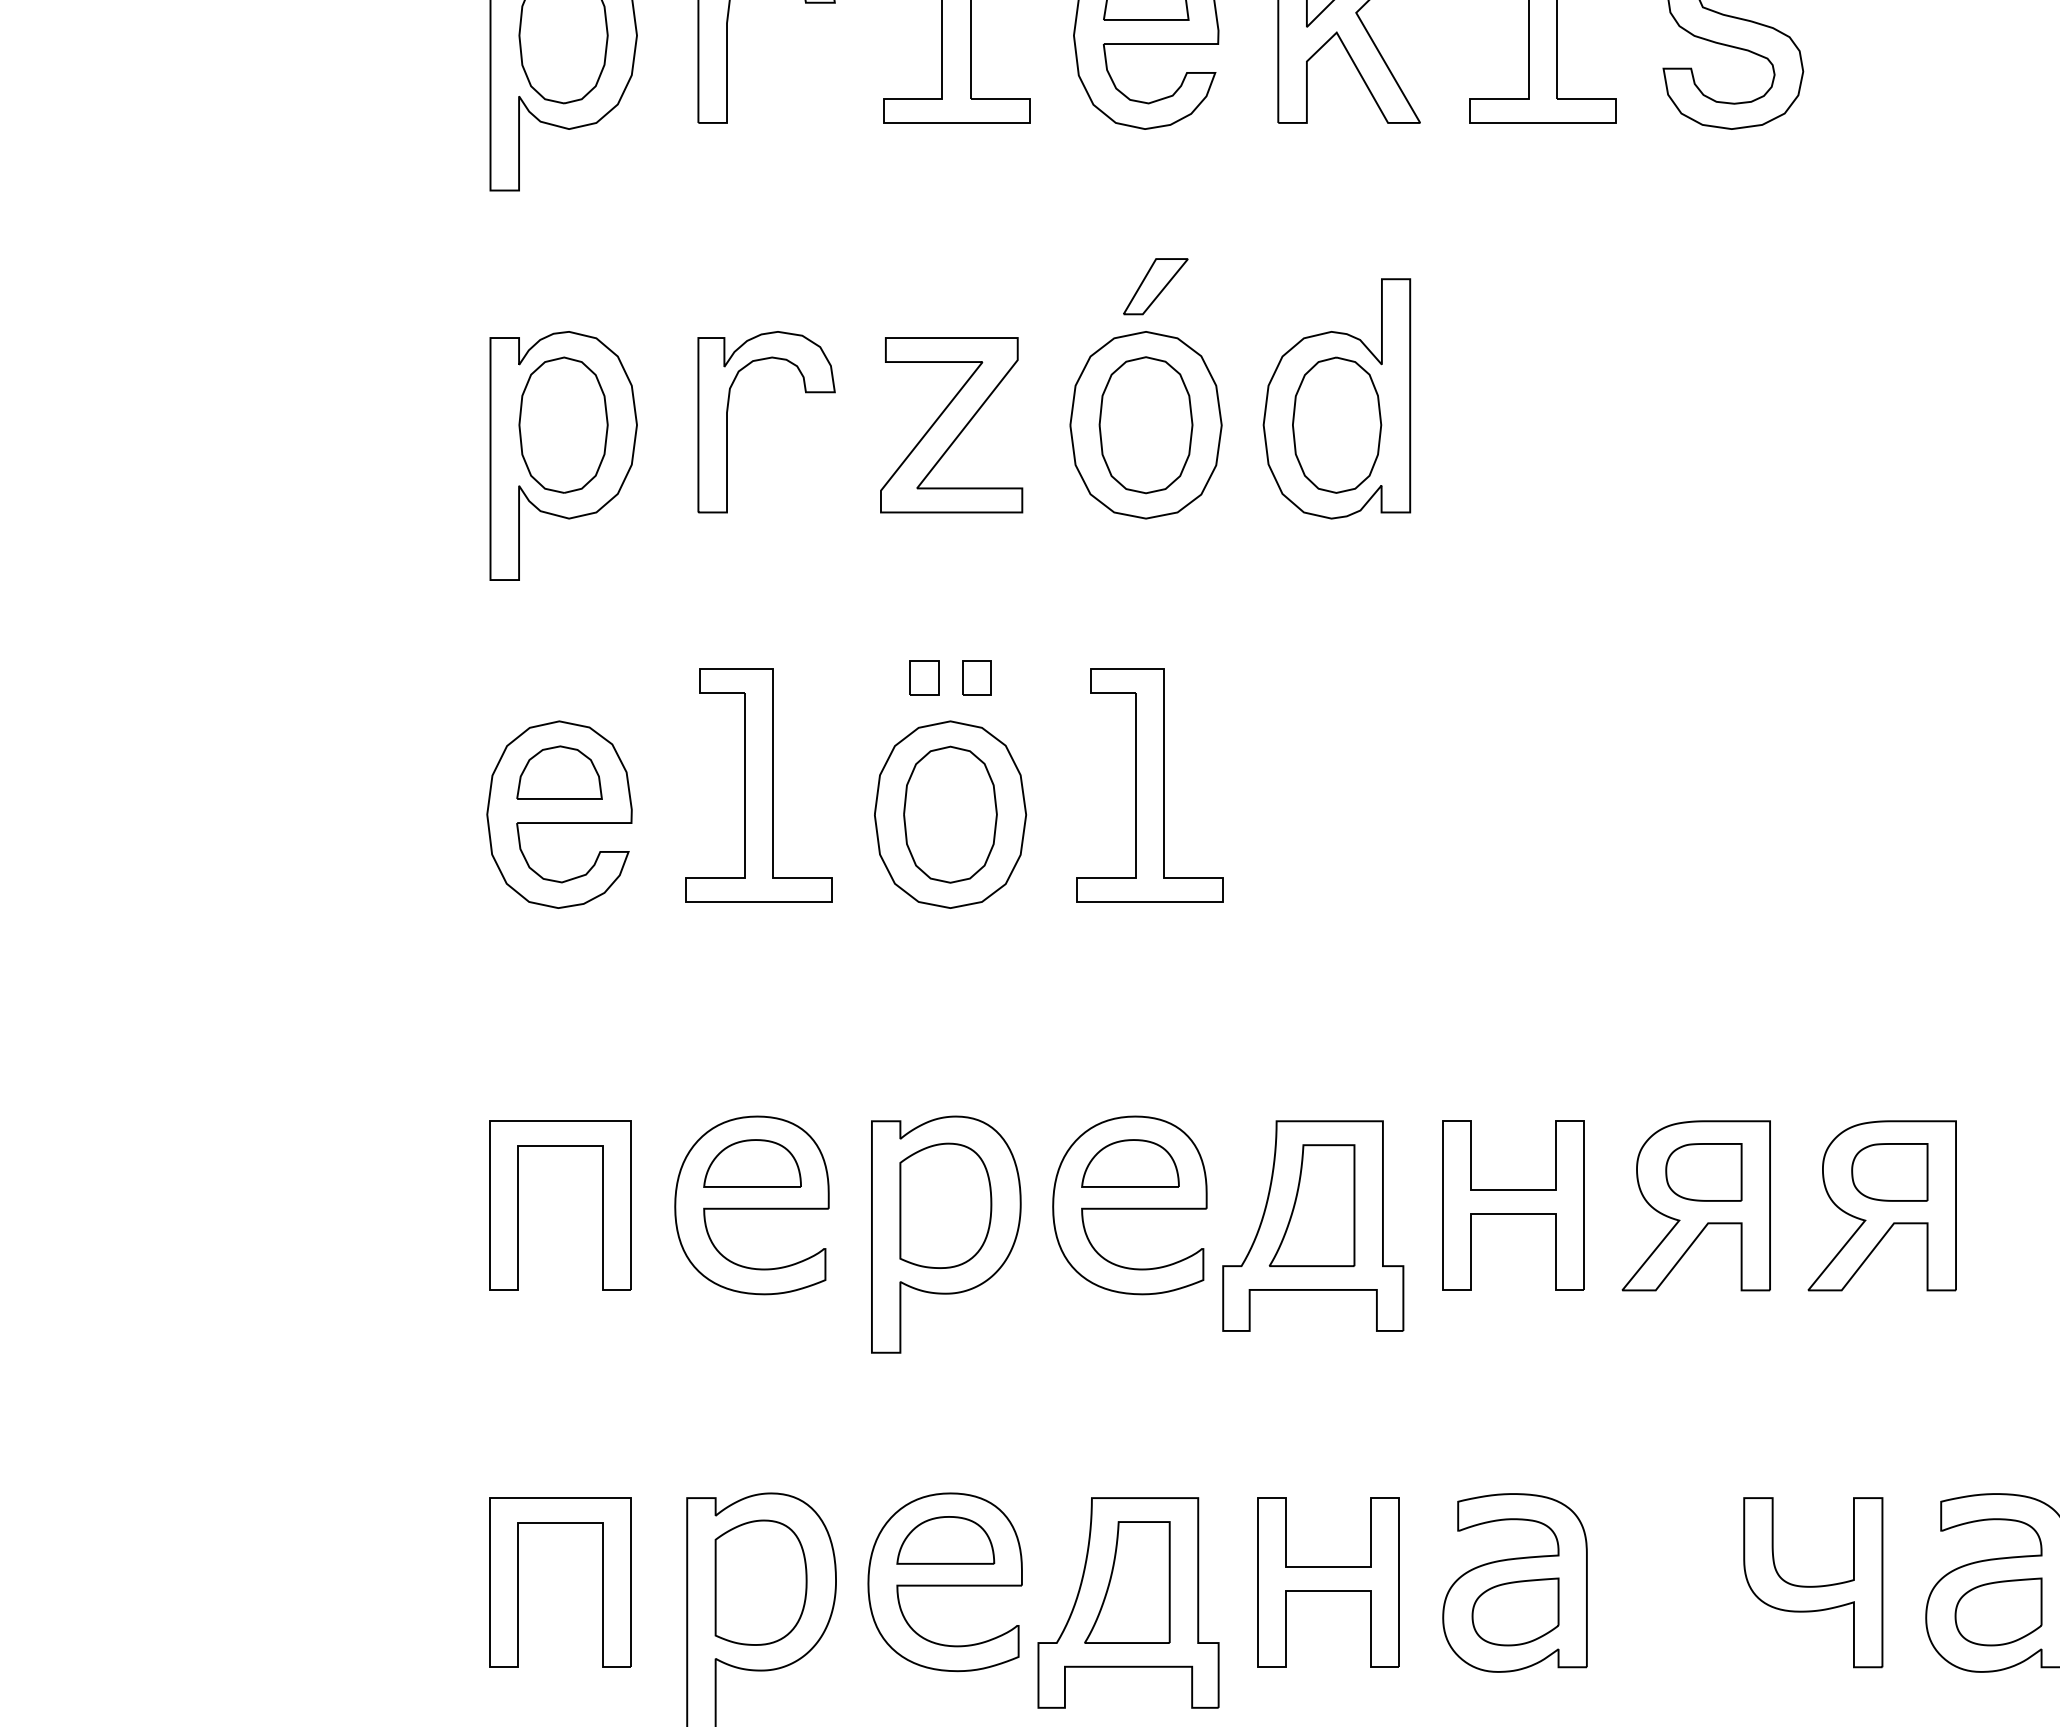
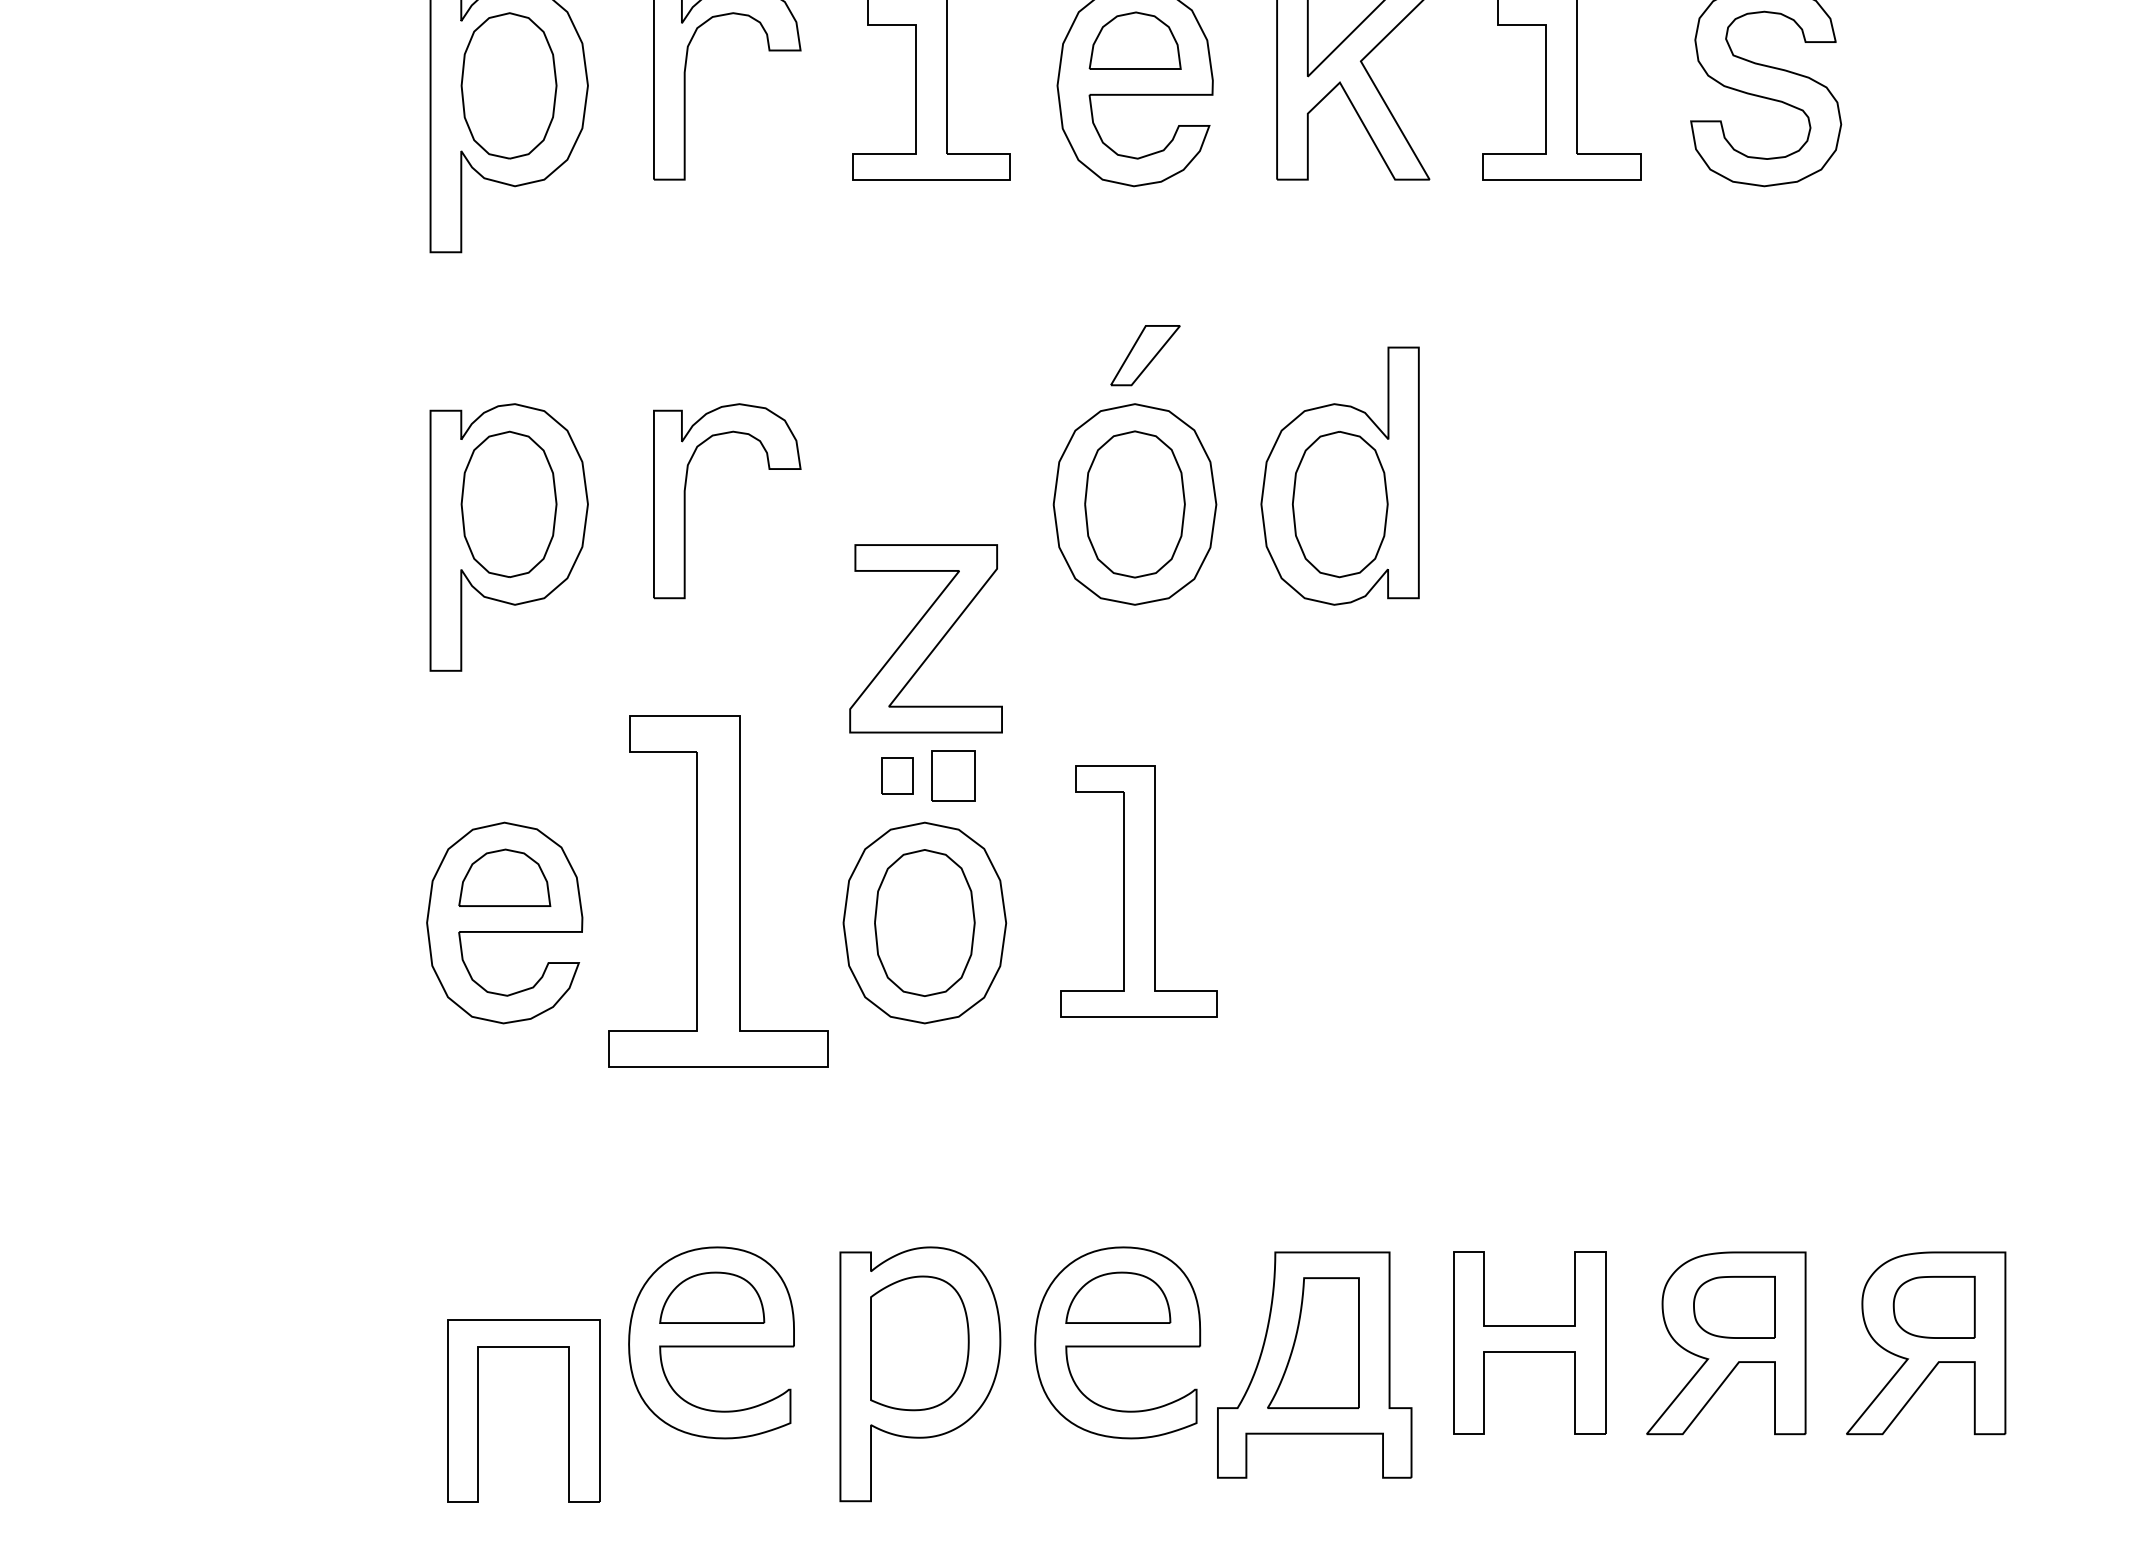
part: (951, 425) -> (925, 639), moved
part: (976, 677) -> (952, 775), size x1.4
part: (758, 785) -> (718, 891), size x1.4
part: (518, 1205) -> (478, 1410), moved

